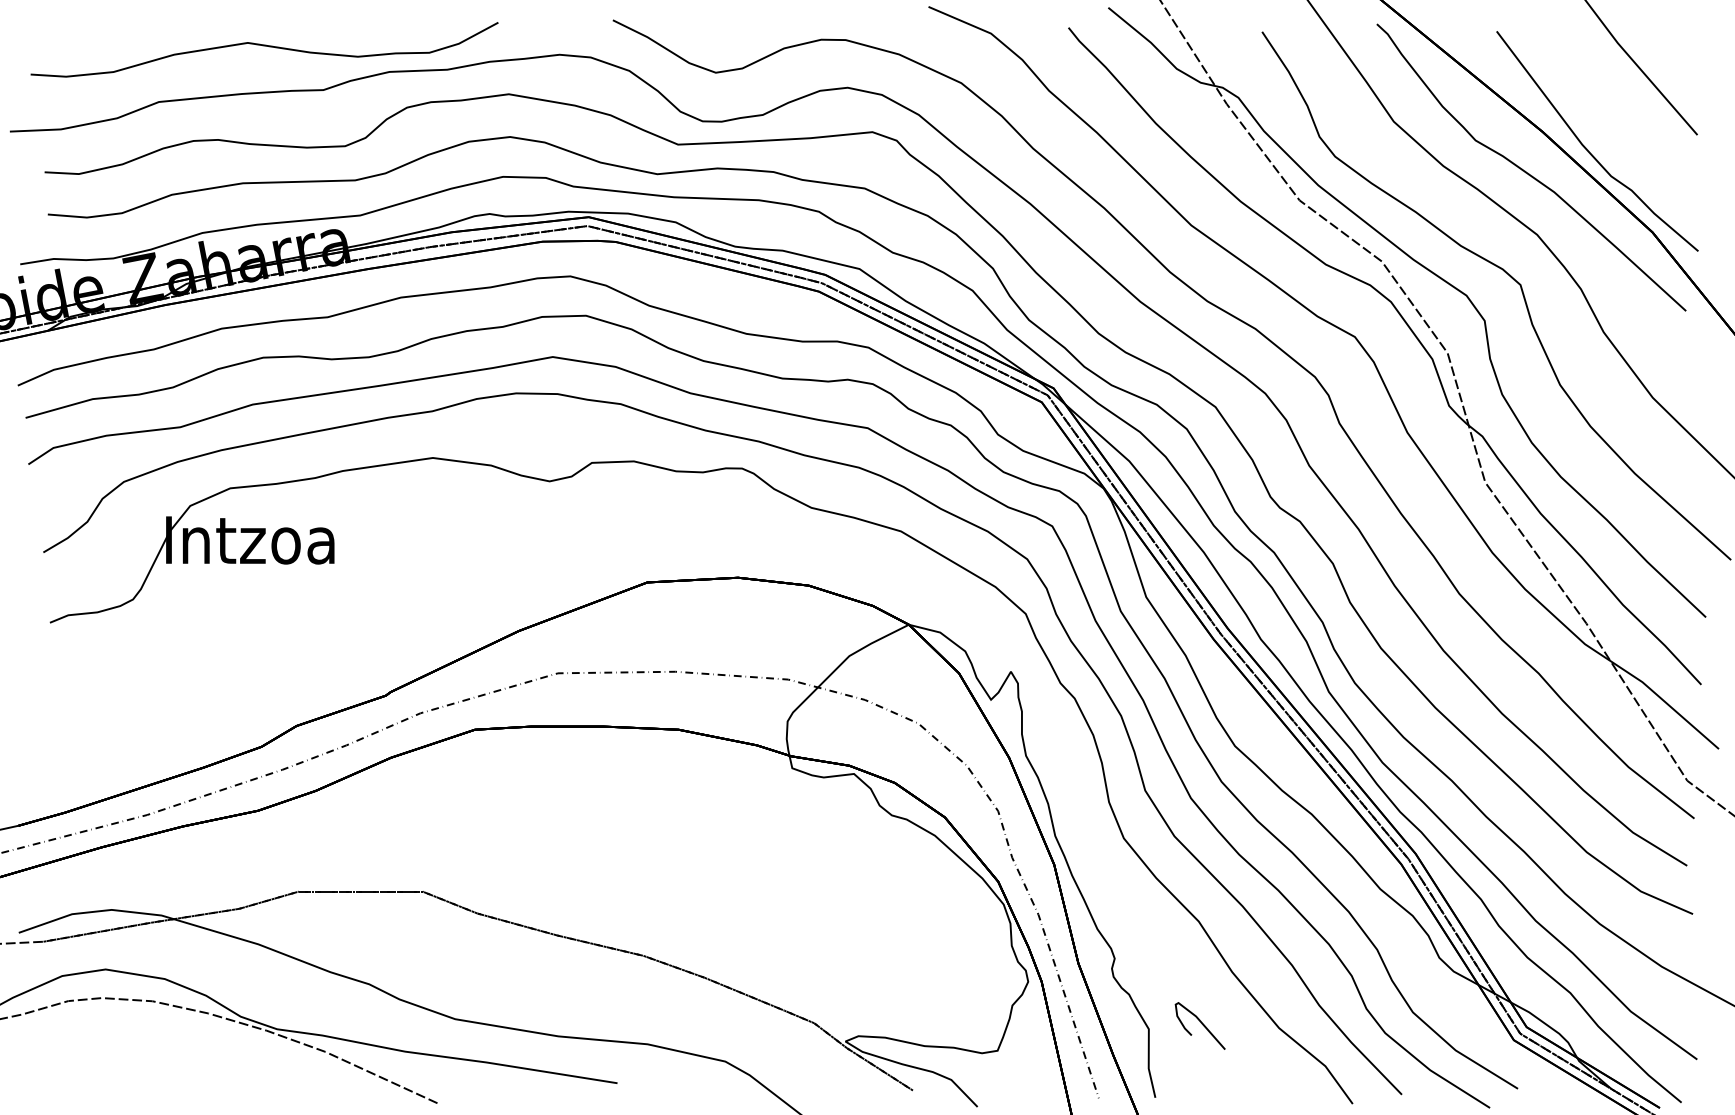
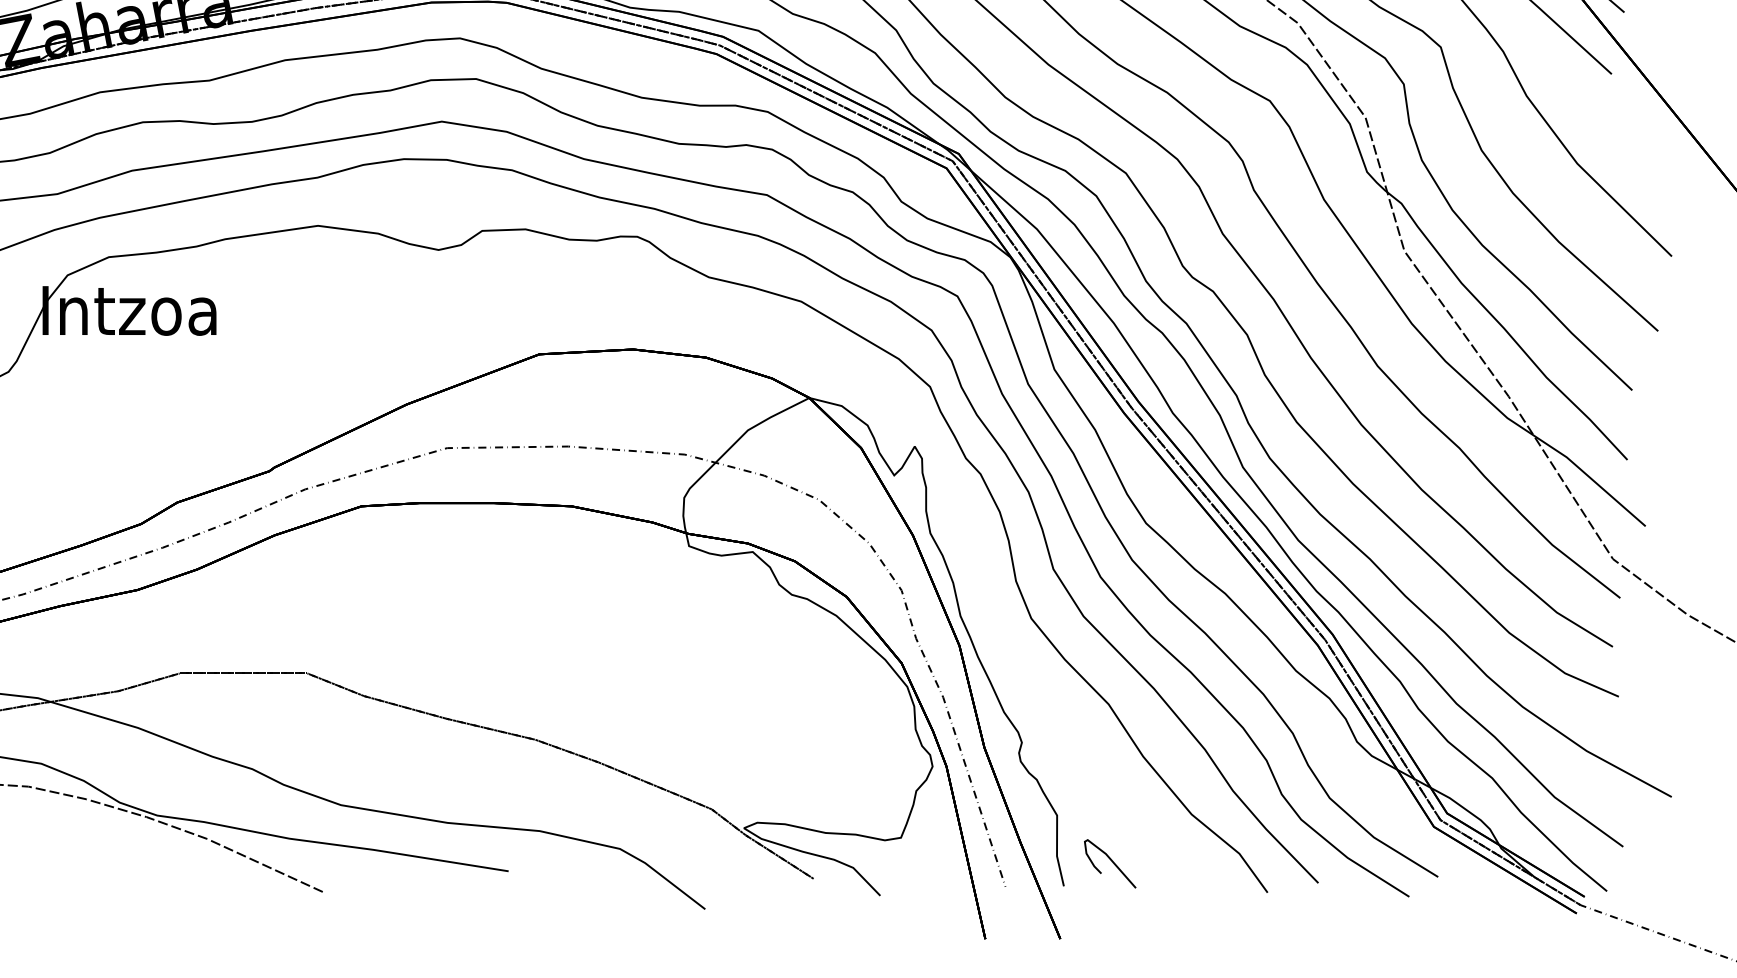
curve: (1201, 1024) -> (1111, 862), moved

